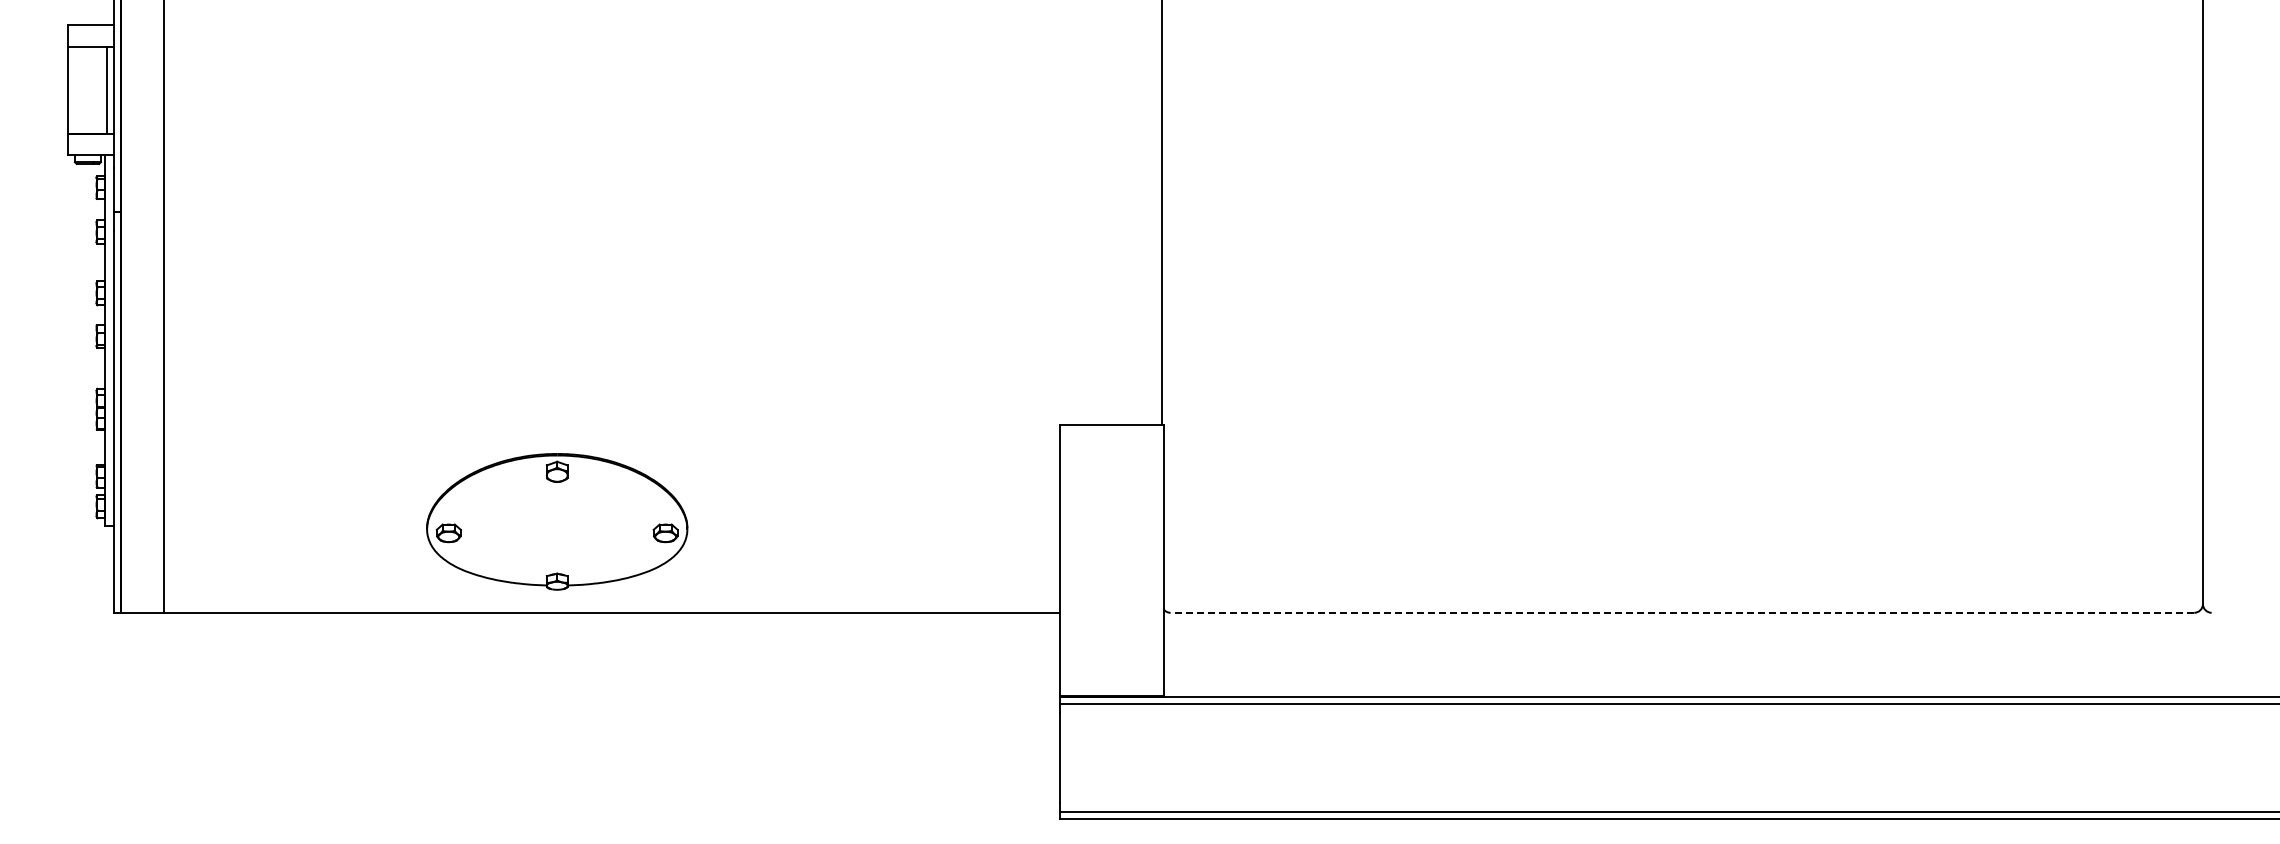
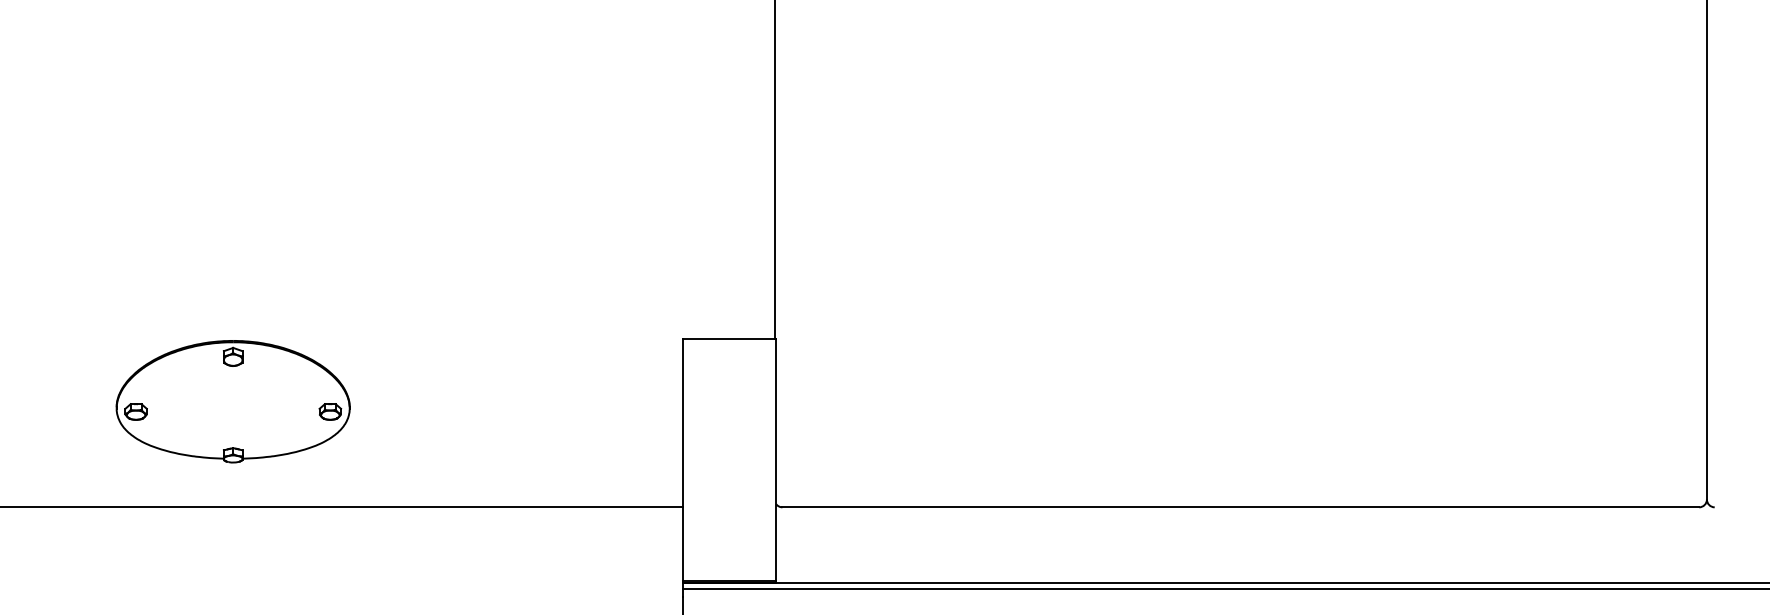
part: (557, 521) -> (233, 401), moved
line: (1682, 612) -> (1240, 507), dashed -> solid

